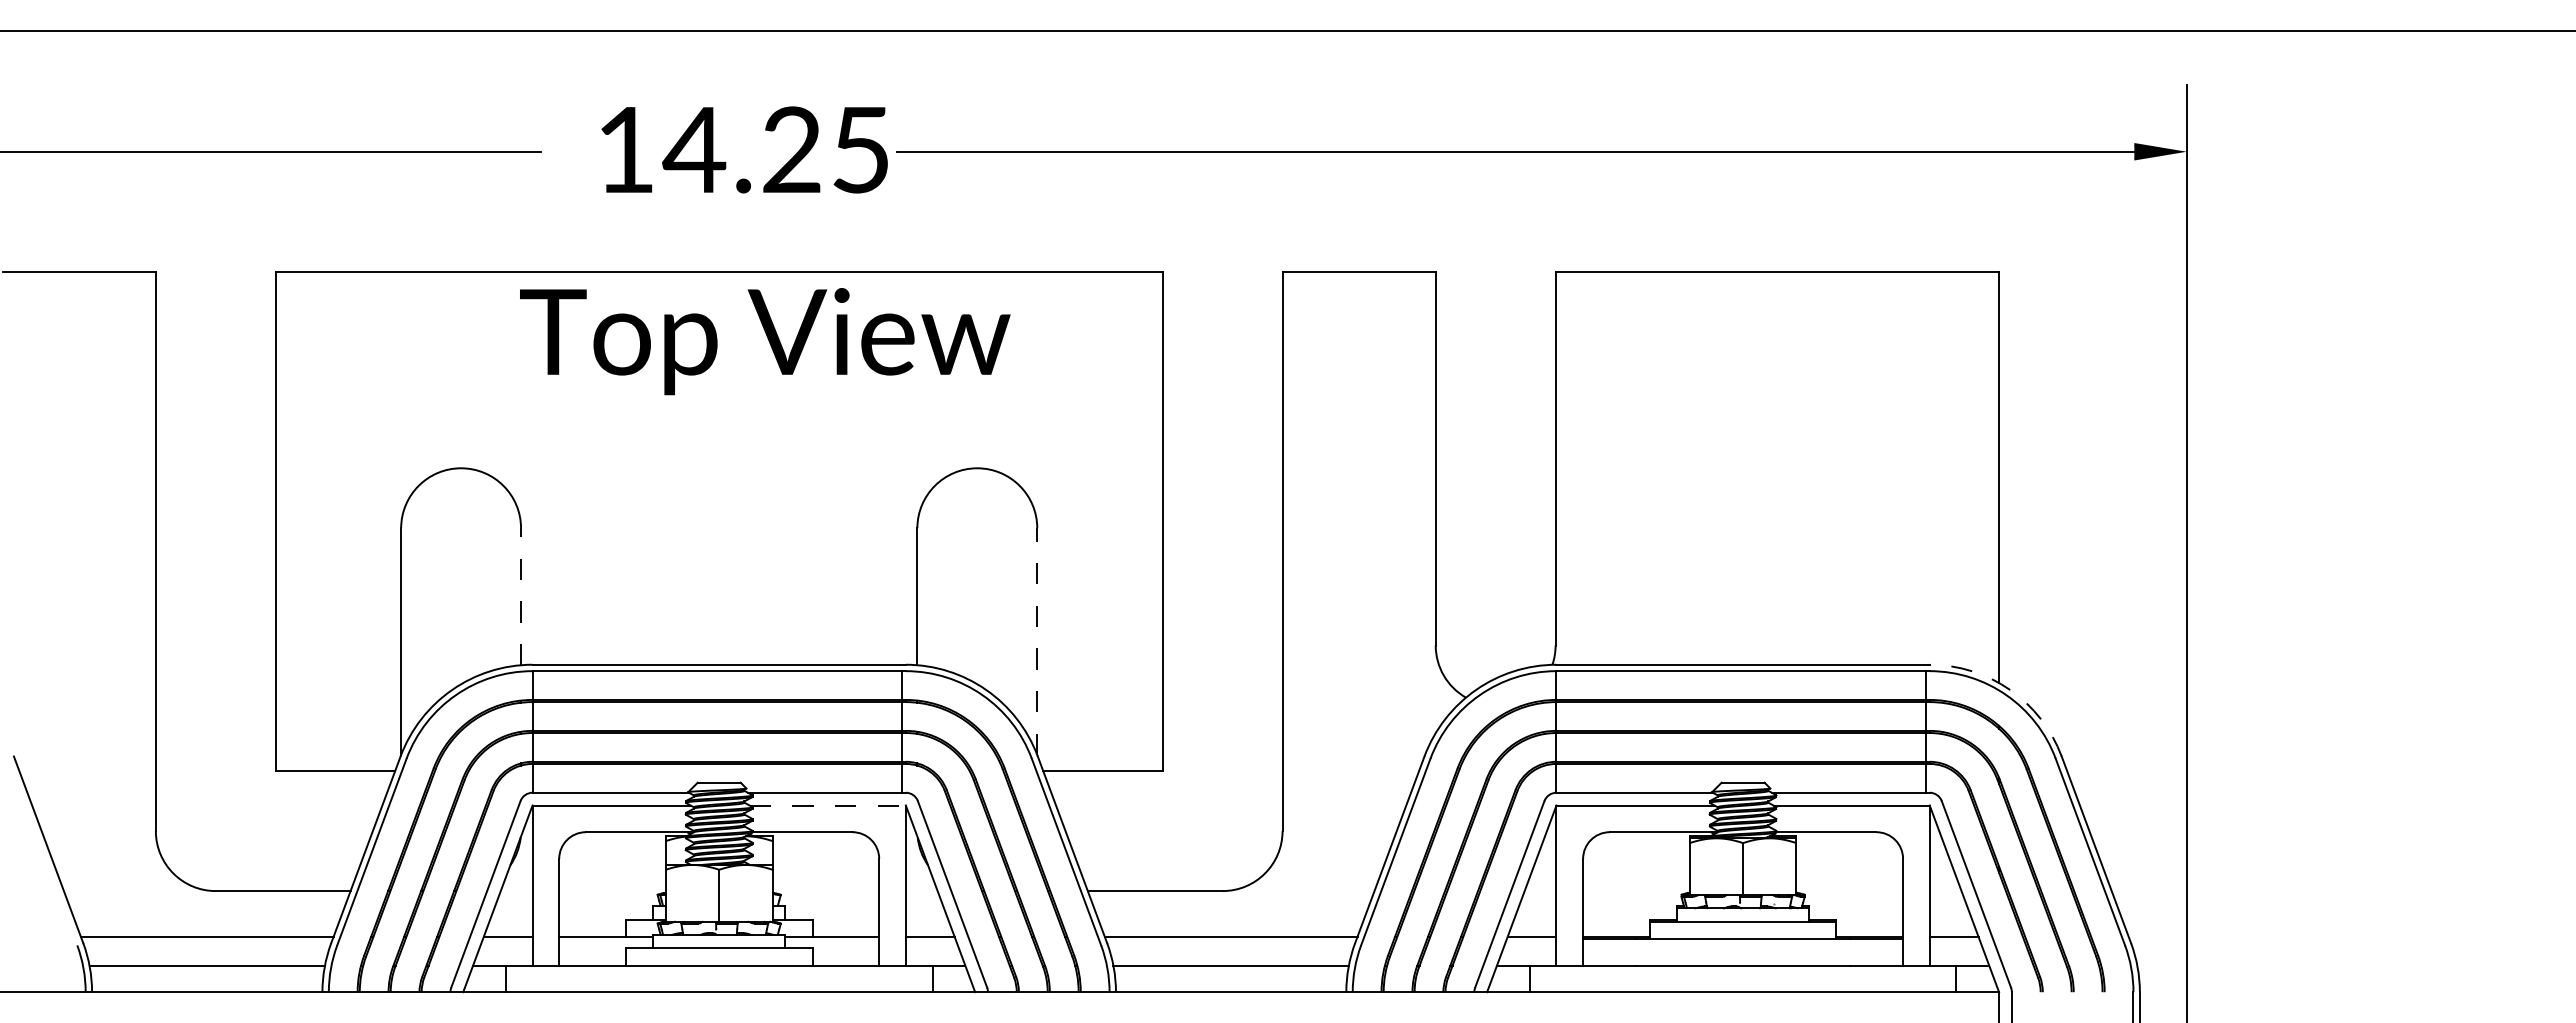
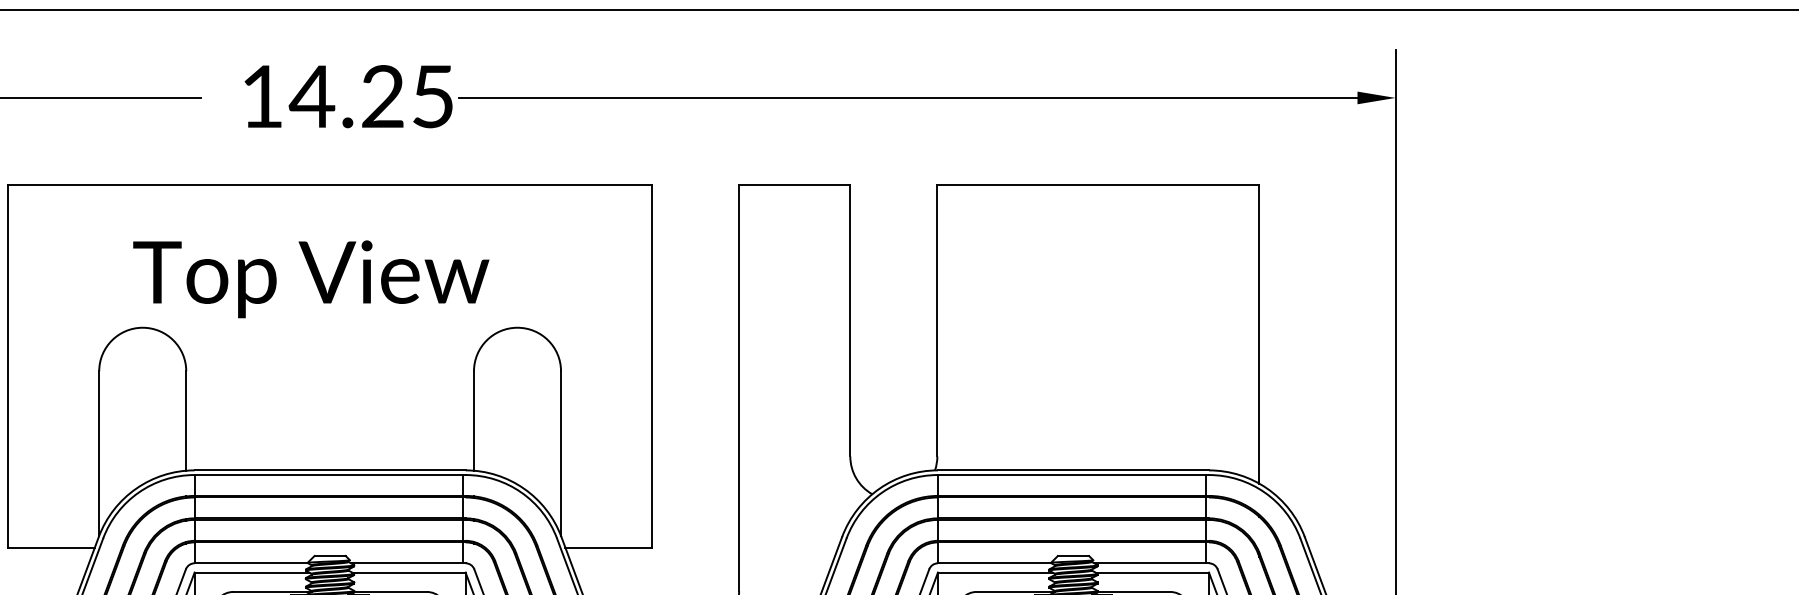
text: (765, 341) -> (311, 279), moved
line: (521, 596) -> (186, 420), dashed -> solid
line: (1037, 641) -> (561, 453), dashed -> solid
arc: (2010, 689) -> (1267, 488), dashed -> solid
line: (828, 805) -> (409, 572), dashed -> solid

